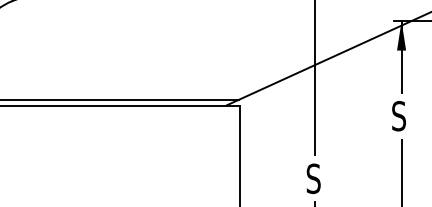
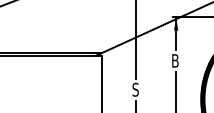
text: (397, 115) -> (174, 60), S -> B

